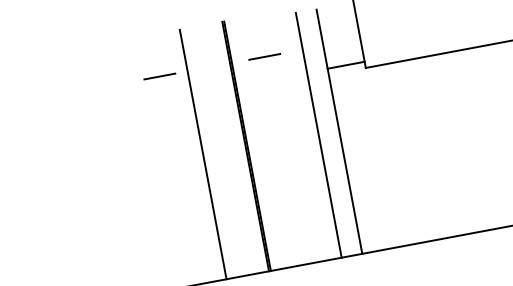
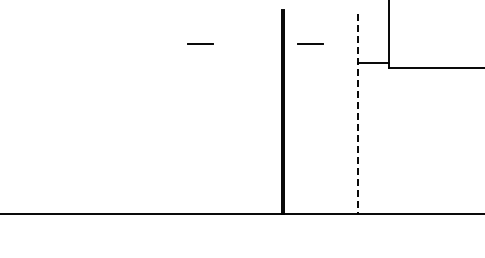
line: (159, 75) -> (200, 43), moved
line: (339, 132) -> (358, 114), solid -> dashed
line: (318, 134) -> (341, 113), removed
line: (203, 153) -> (247, 111), removed

